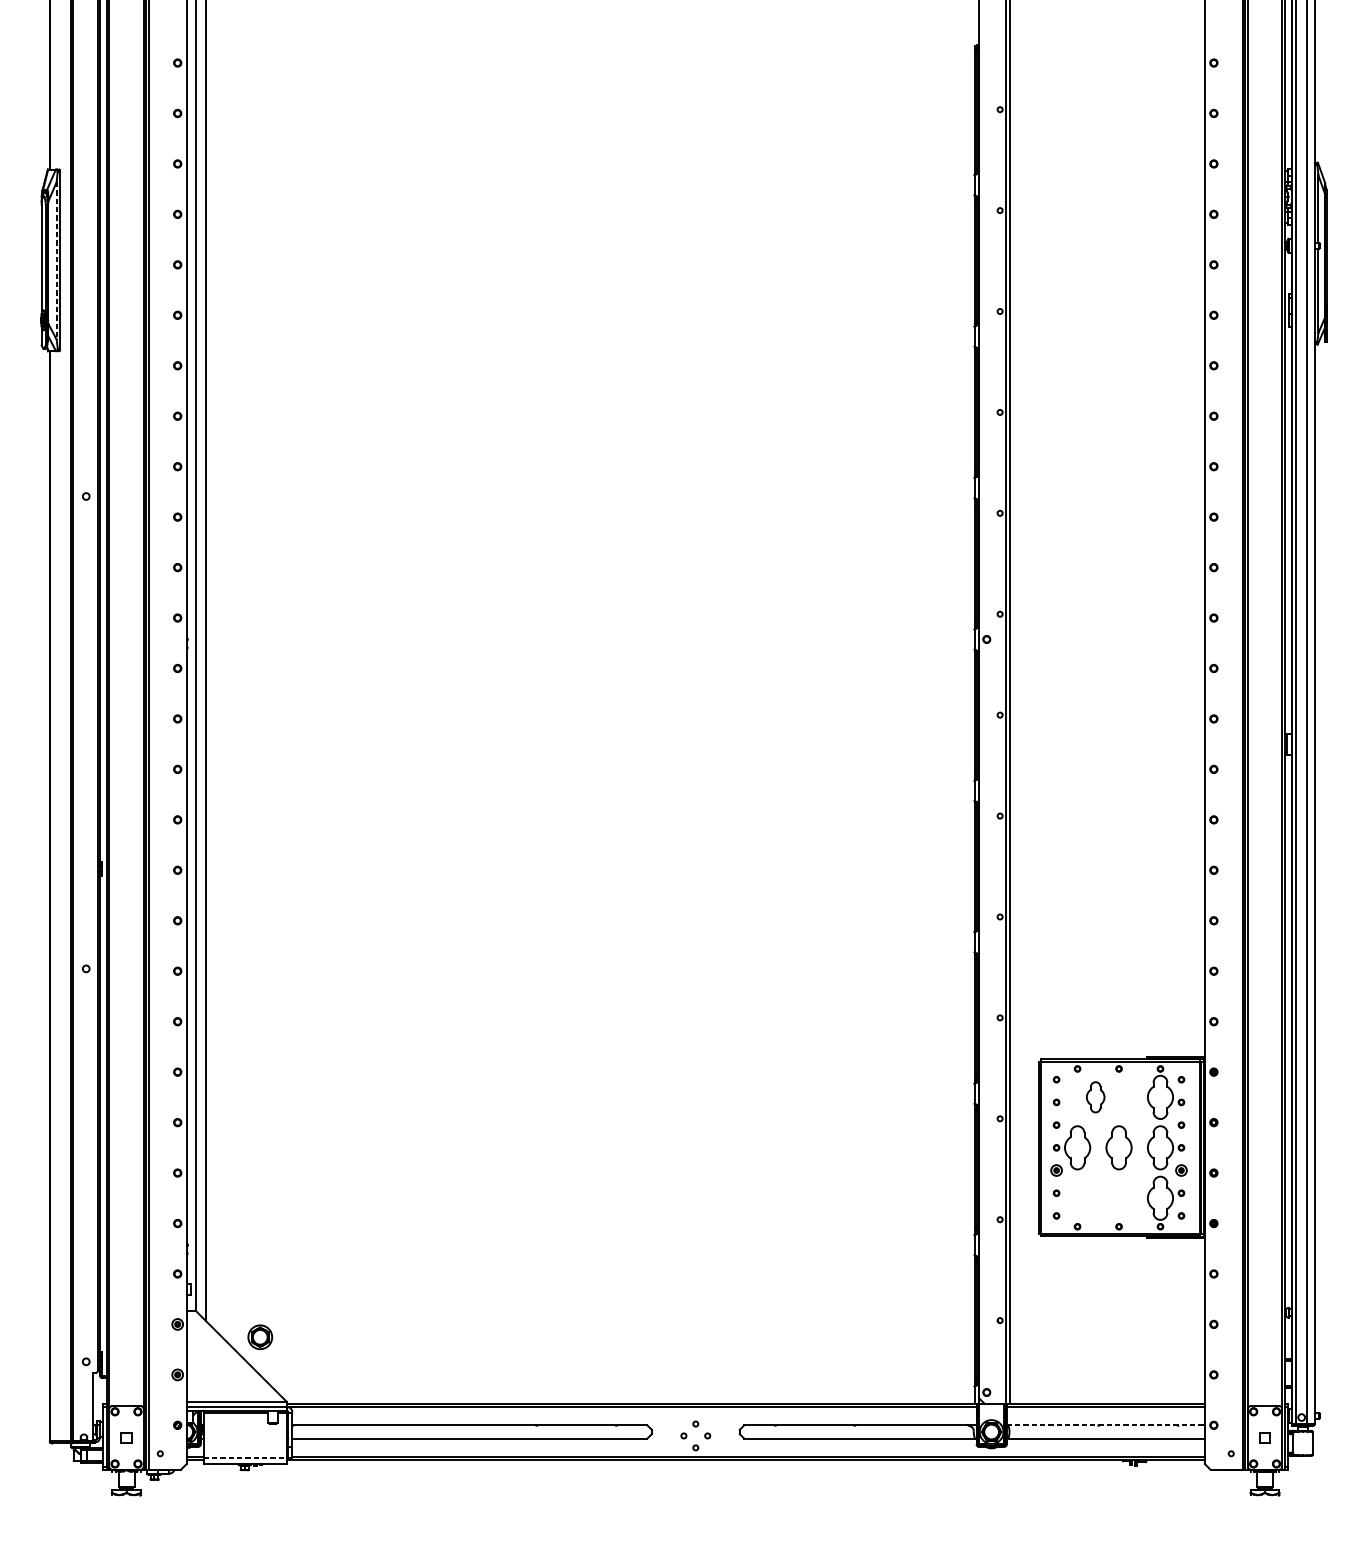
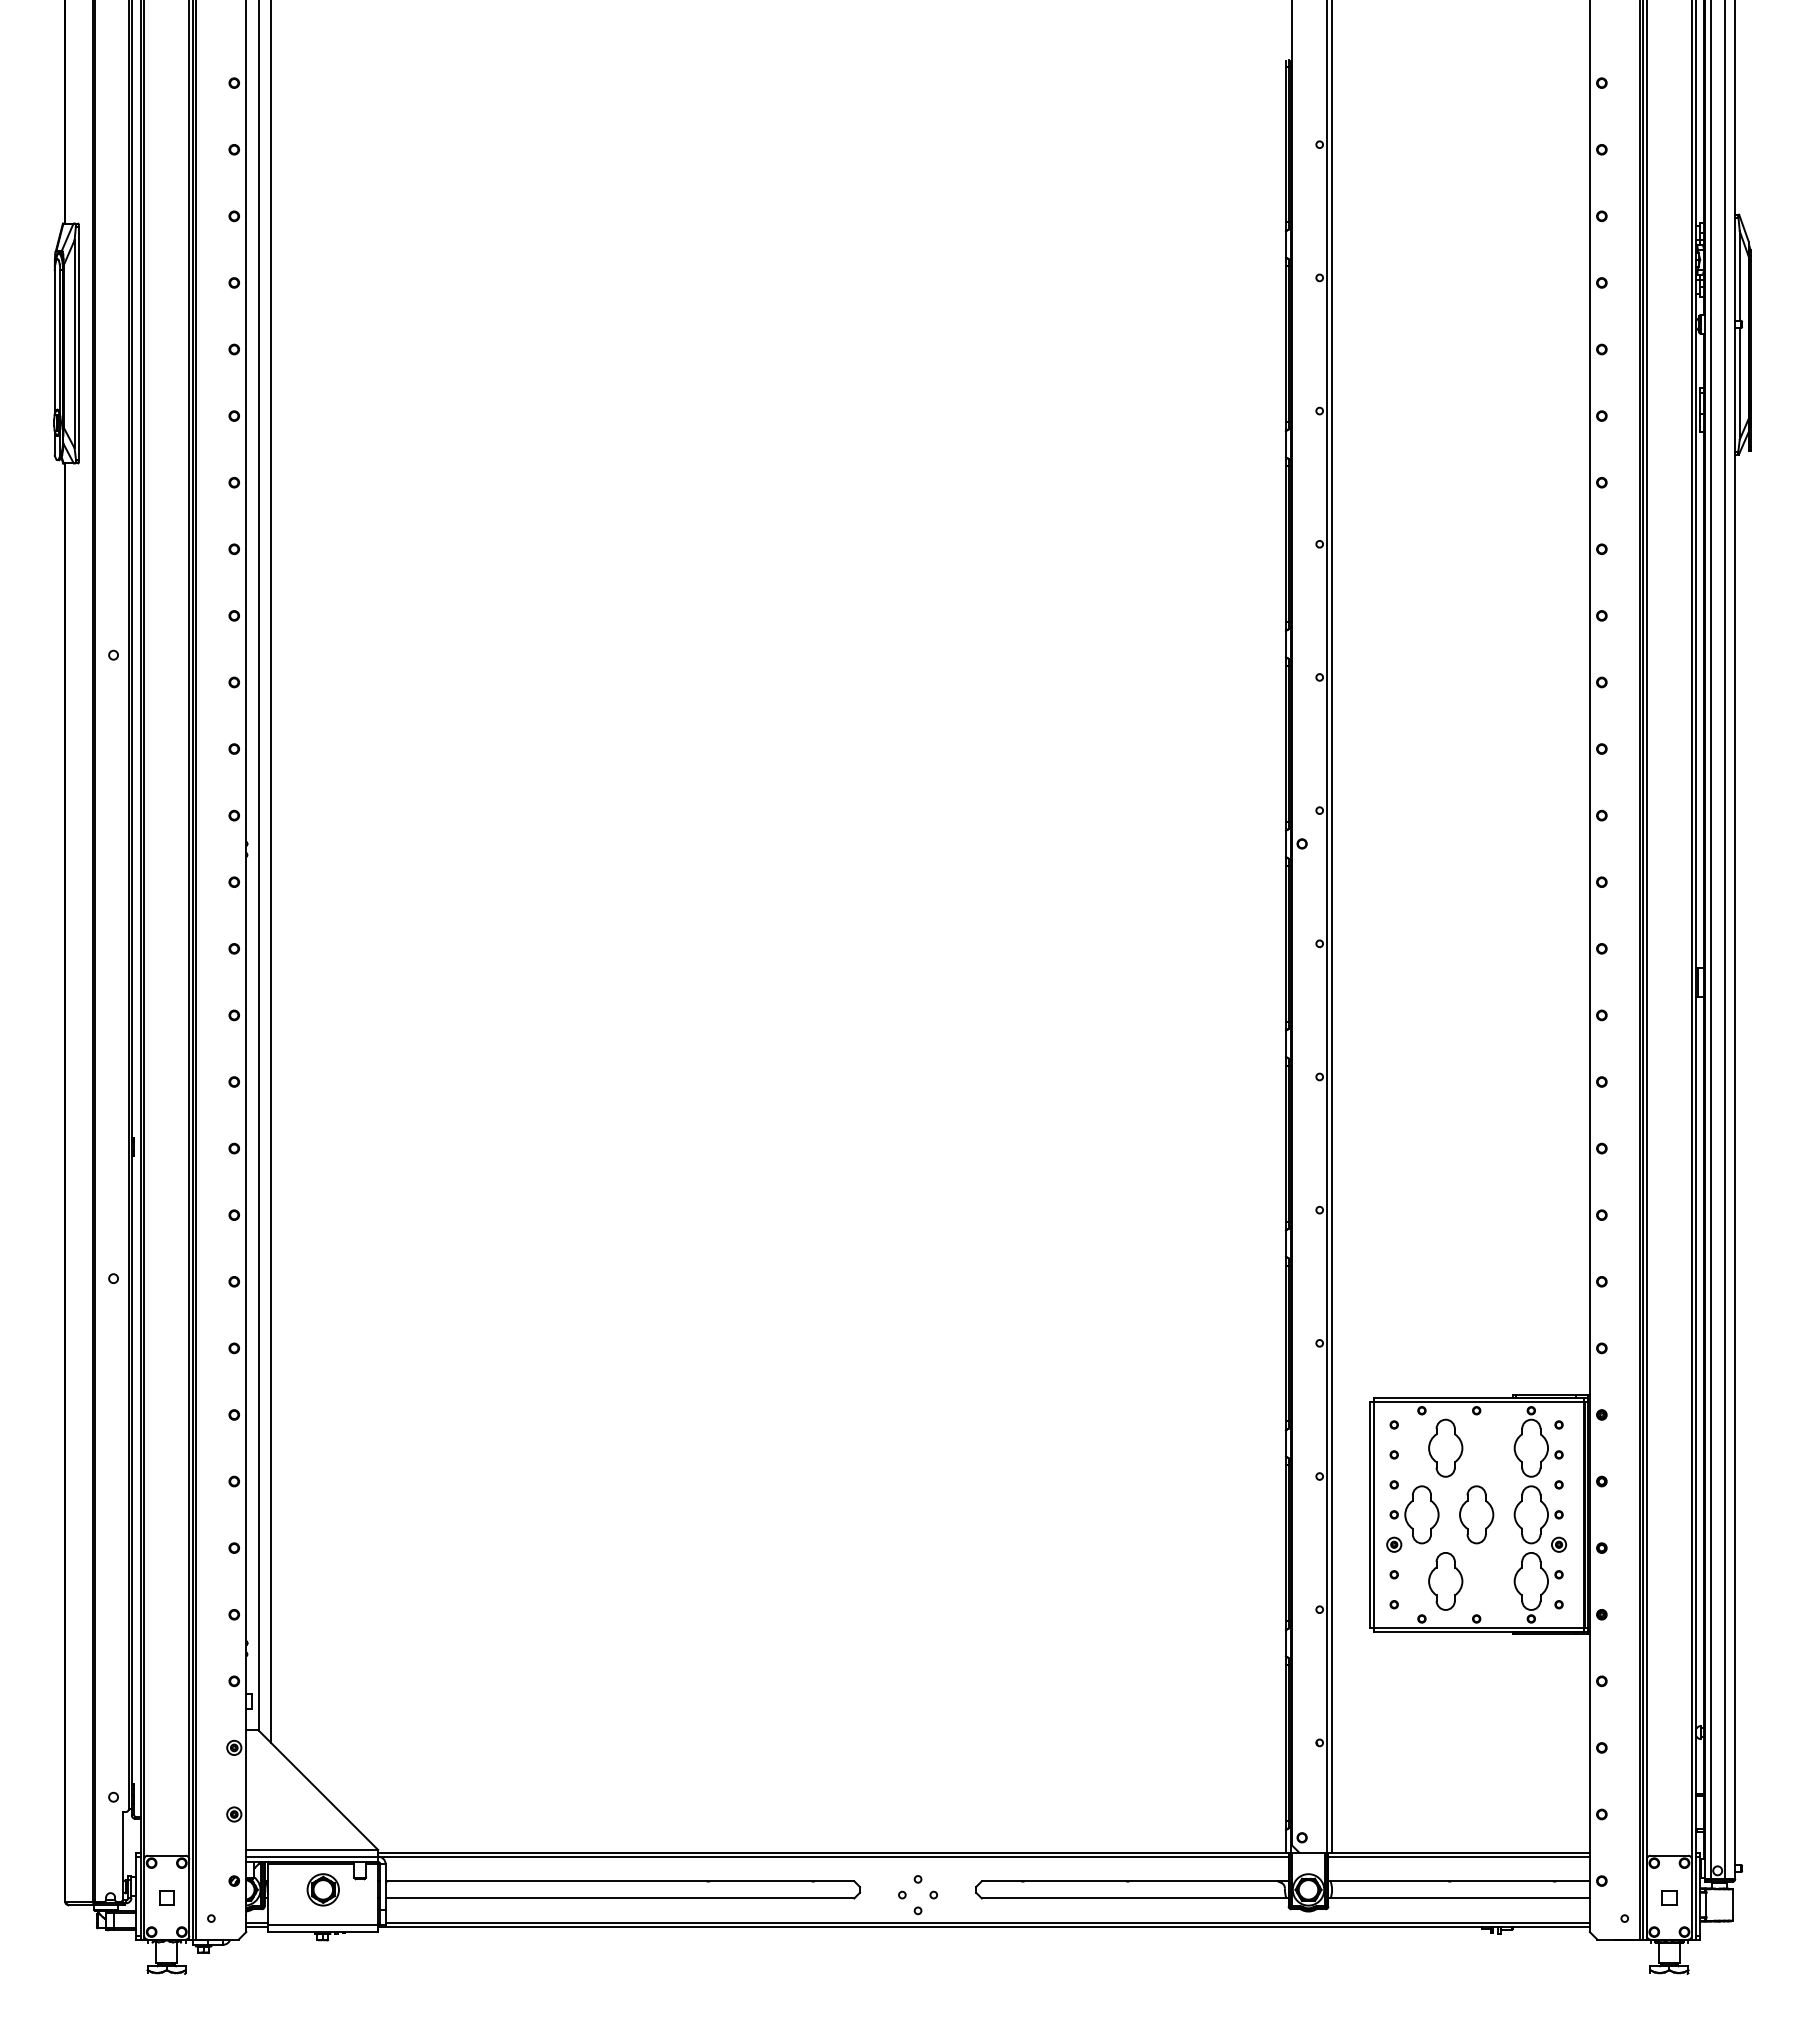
line: (56, 261) -> (74, 344), dashed -> solid
part: (1095, 1096) -> (1445, 1447), size x1.43
part: (1095, 1198) -> (1445, 1581), added
part: (259, 1337) -> (322, 1889), moved
line: (1106, 1425) -> (1459, 1881), dashed -> solid
line: (245, 1458) -> (323, 1924), dashed -> solid

